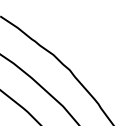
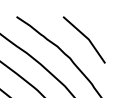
line: (89, 43) -> (85, 37), added

